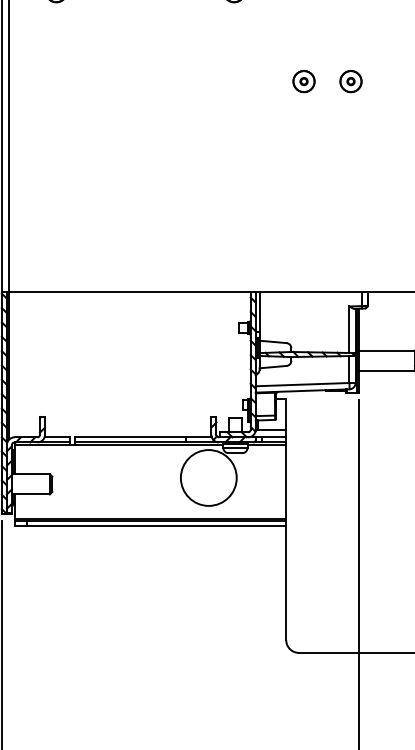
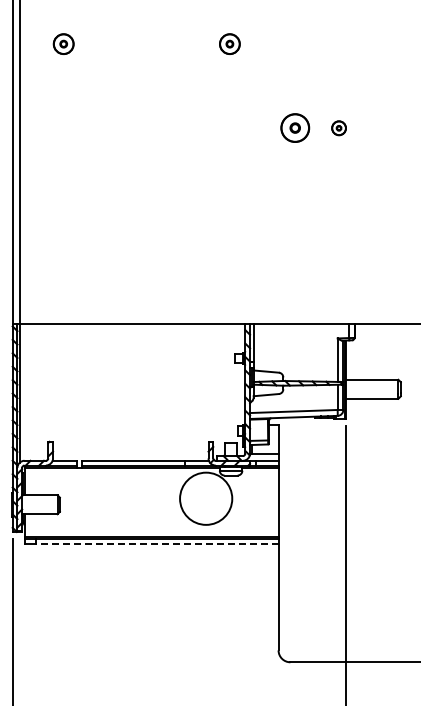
part: (303, 81) -> (294, 128), size x1.4
part: (350, 81) -> (338, 128), size x0.7
line: (156, 525) -> (157, 543), solid -> dashed

